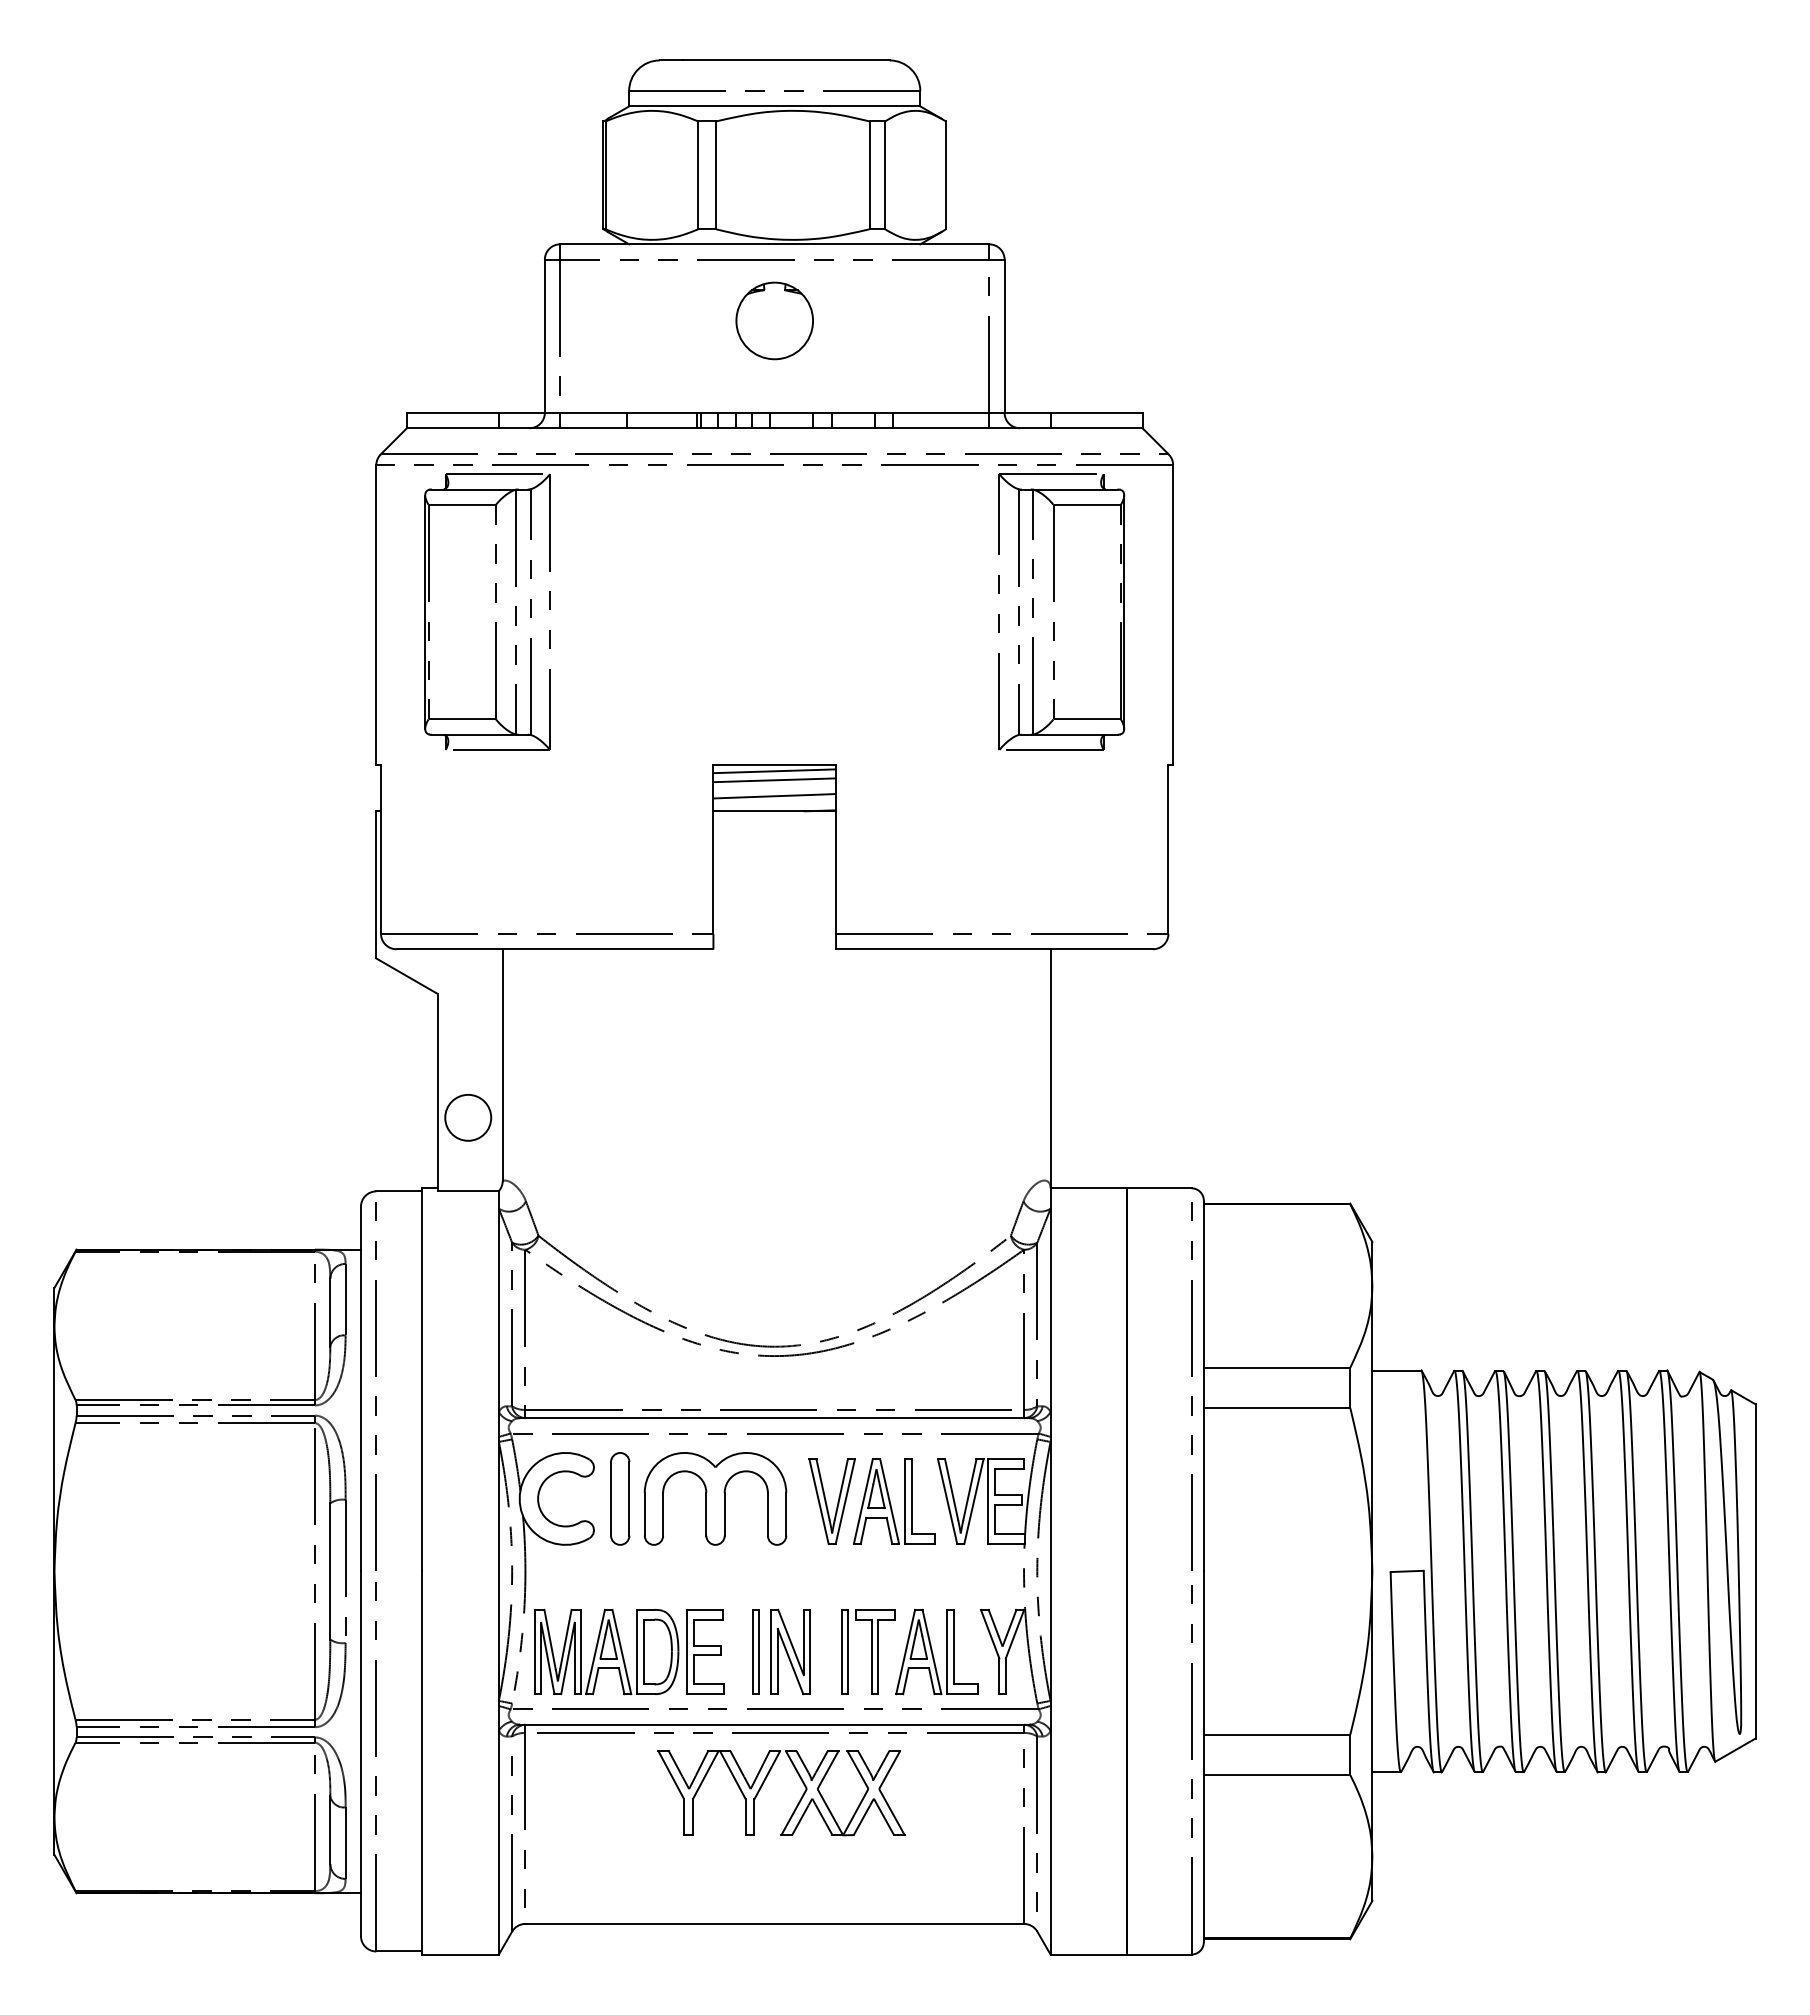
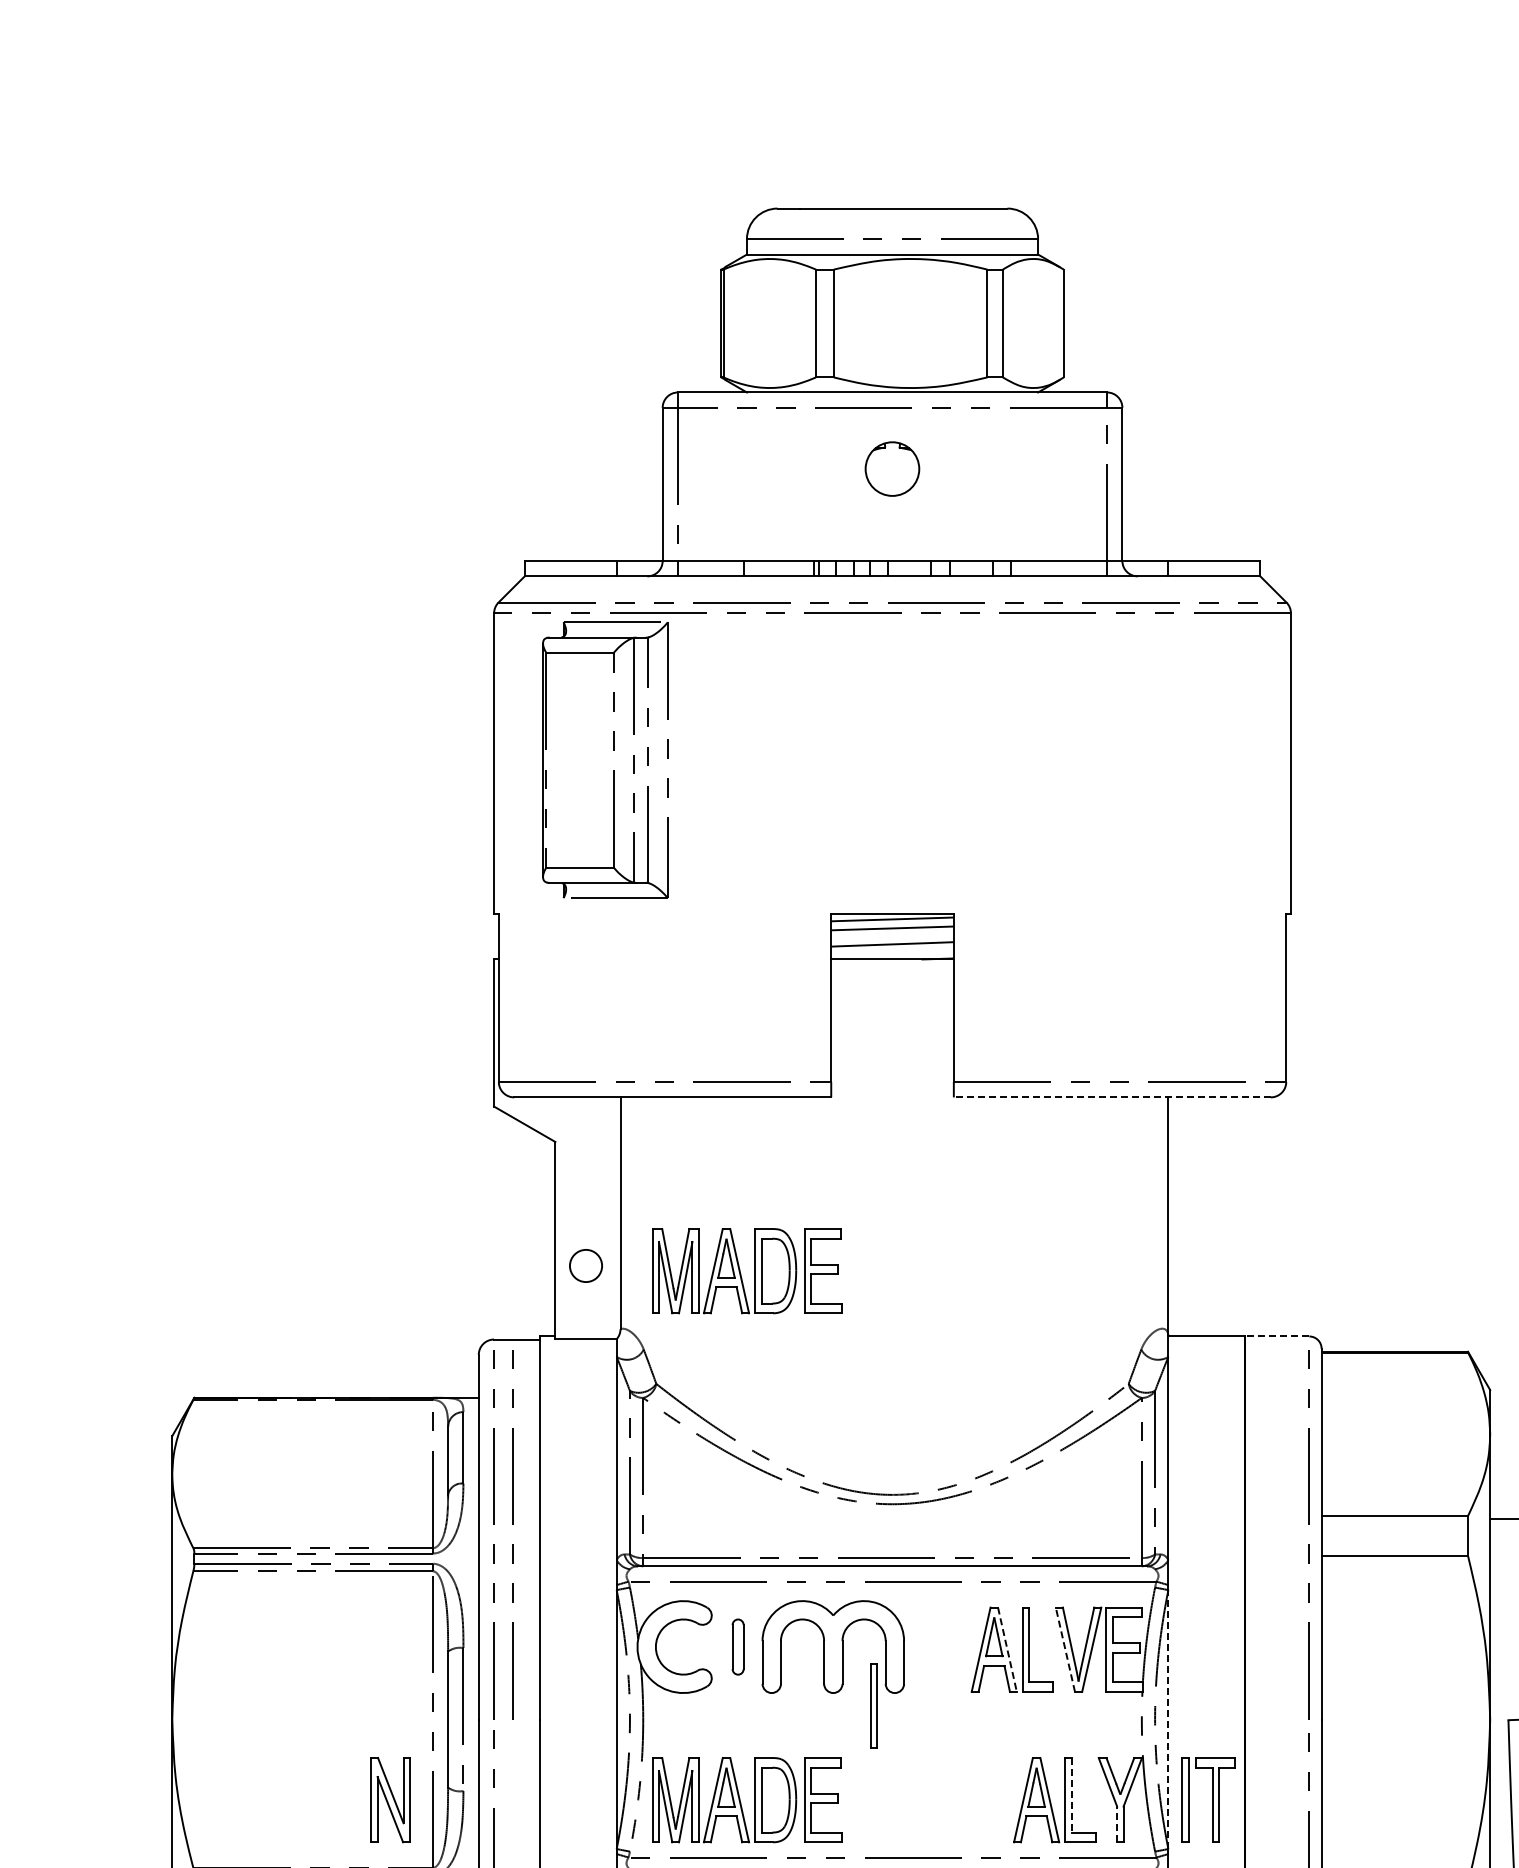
part: (774, 320) -> (892, 468), size x0.7
part: (1054, 601) -> (1172, 749), removed
line: (993, 949) -> (1111, 1097), solid -> dashed
circle: (468, 1117) -> (586, 1265), size x0.7
part: (623, 1124) -> (741, 1272), added
line: (1158, 1188) -> (1276, 1336), solid -> dashed
line: (394, 1376) -> (512, 1524), added
part: (620, 1498) -> (738, 1646), size x0.6
part: (831, 1501) -> (949, 1649), removed
line: (947, 1501) -> (1065, 1649), solid -> dashed
line: (889, 1502) -> (1007, 1650), solid -> dashed
line: (1050, 1570) -> (1168, 1718), solid -> dashed
line: (953, 1647) -> (1071, 1795), solid -> dashed
part: (755, 1651) -> (873, 1705), moved
part: (790, 1651) -> (390, 1799), moved
part: (868, 1651) -> (1209, 1799), moved
line: (999, 1676) -> (1117, 1824), solid -> dashed

